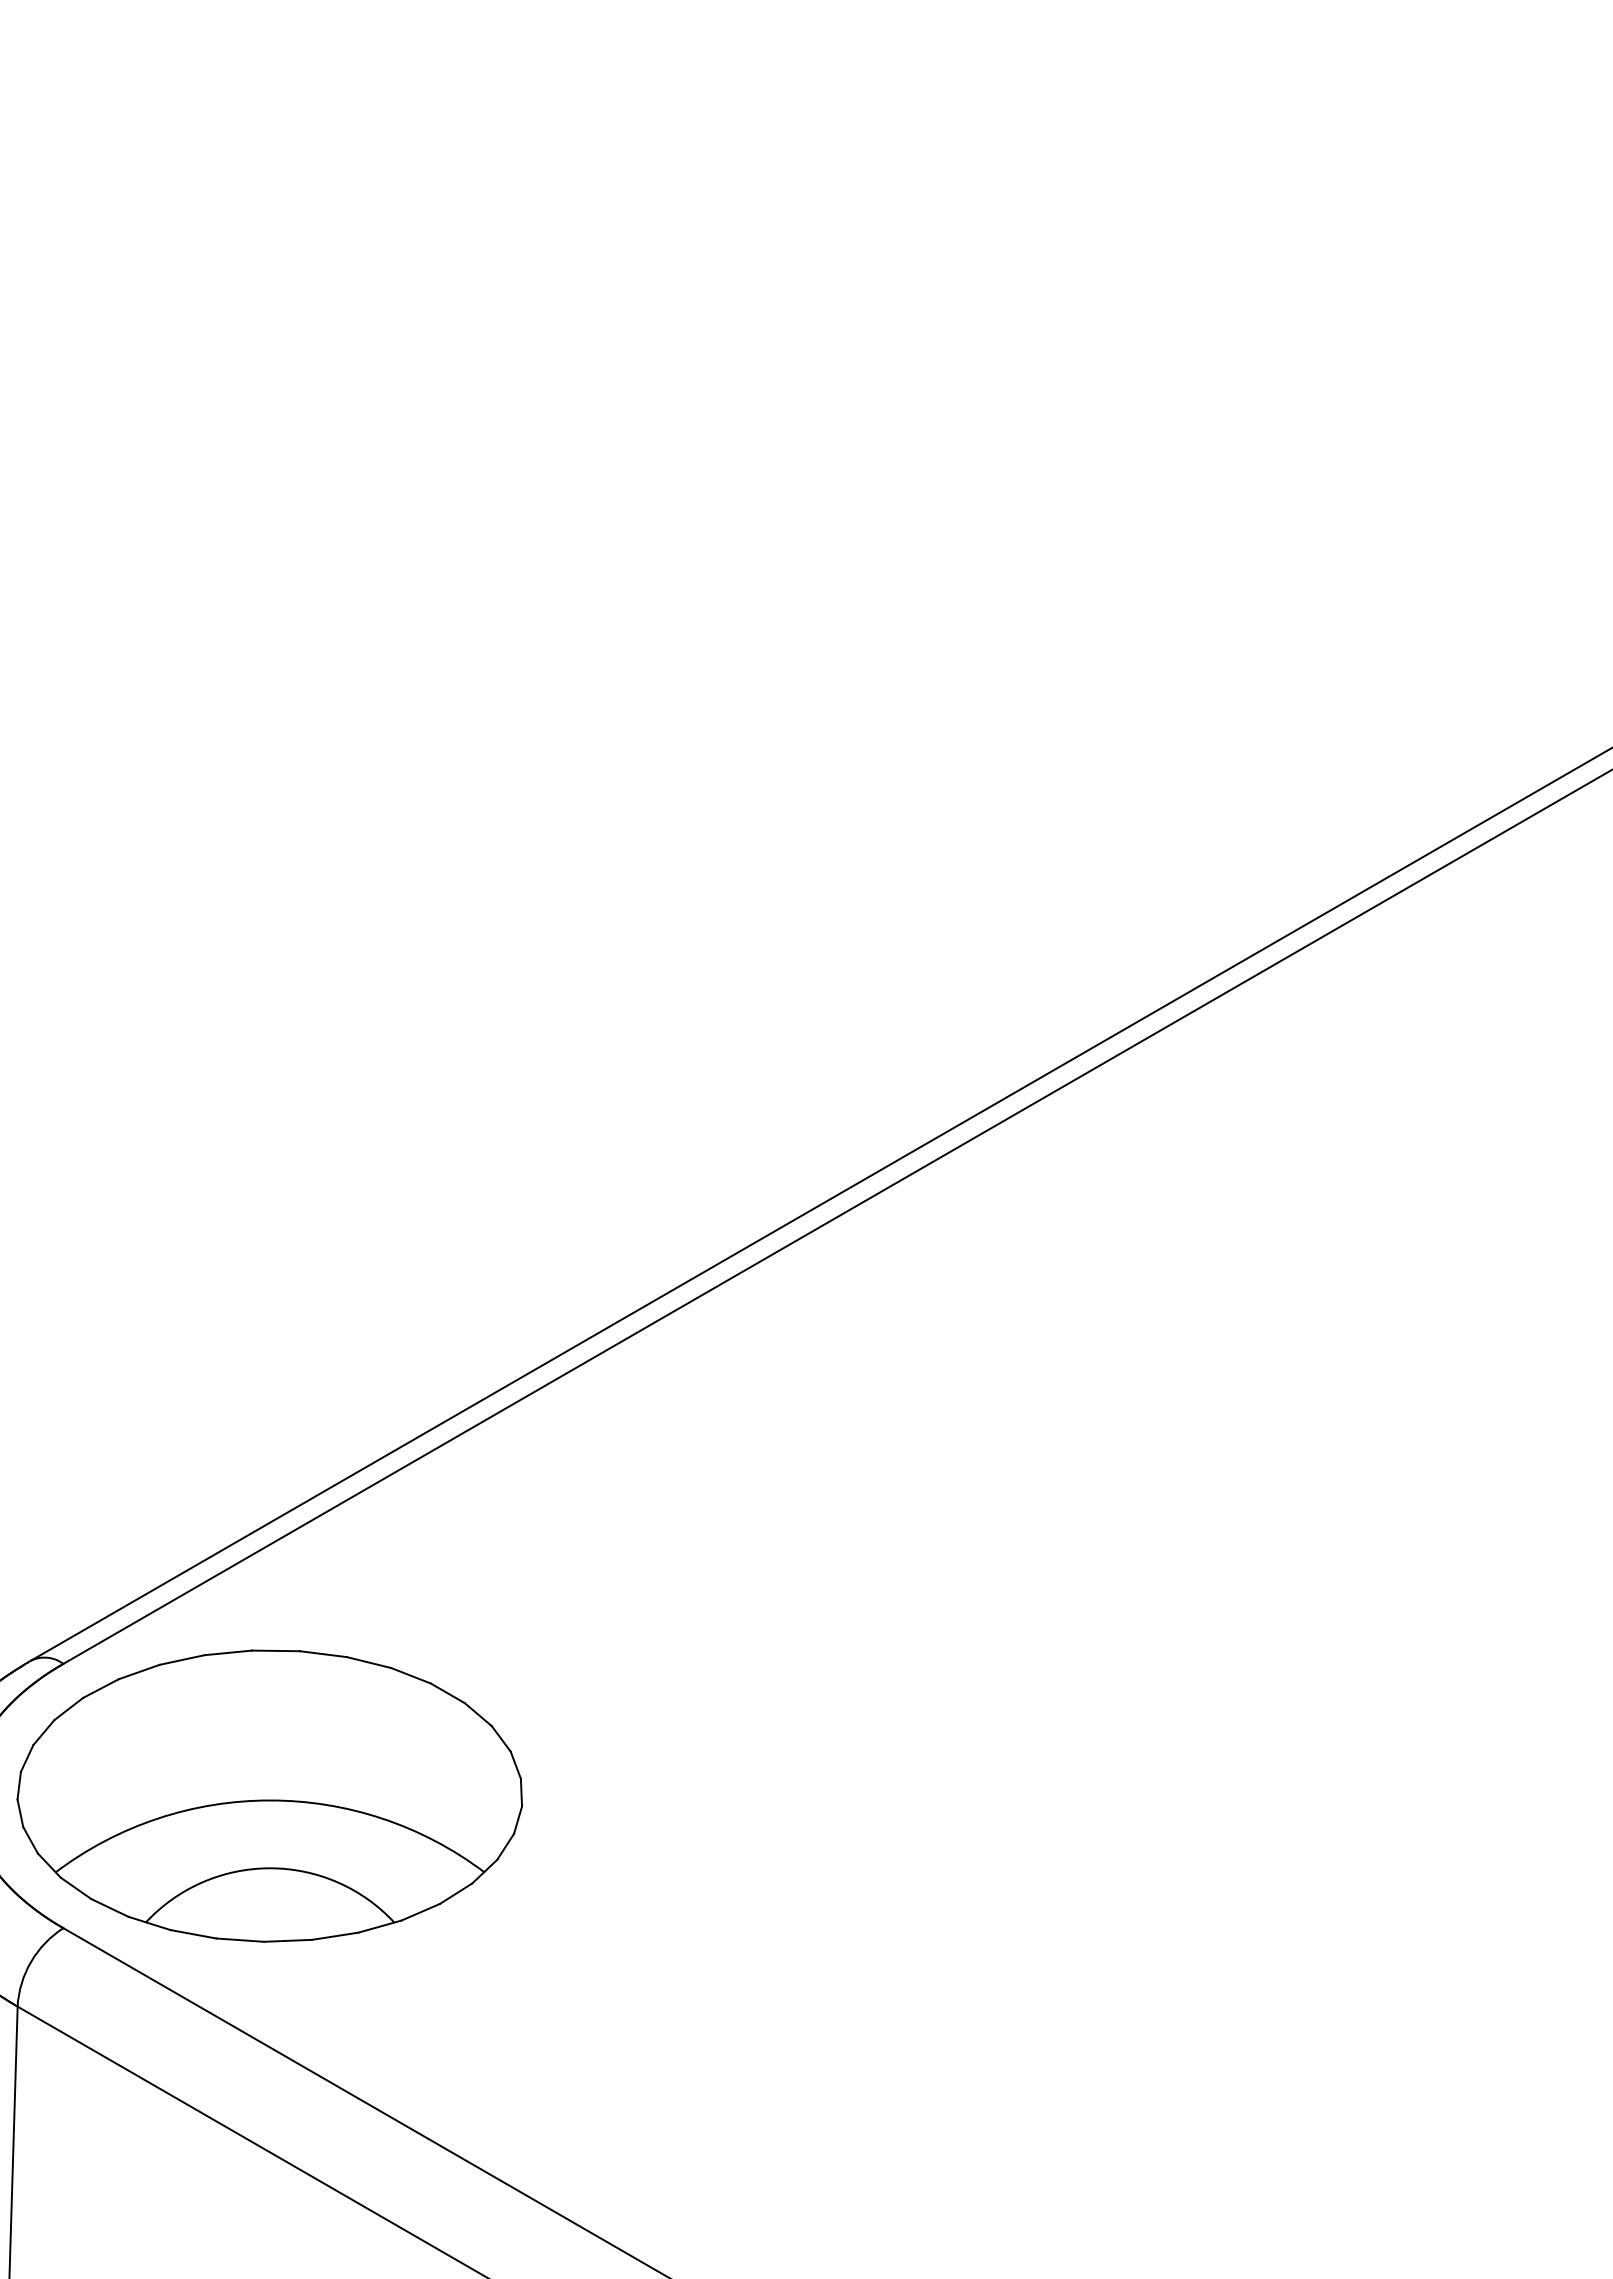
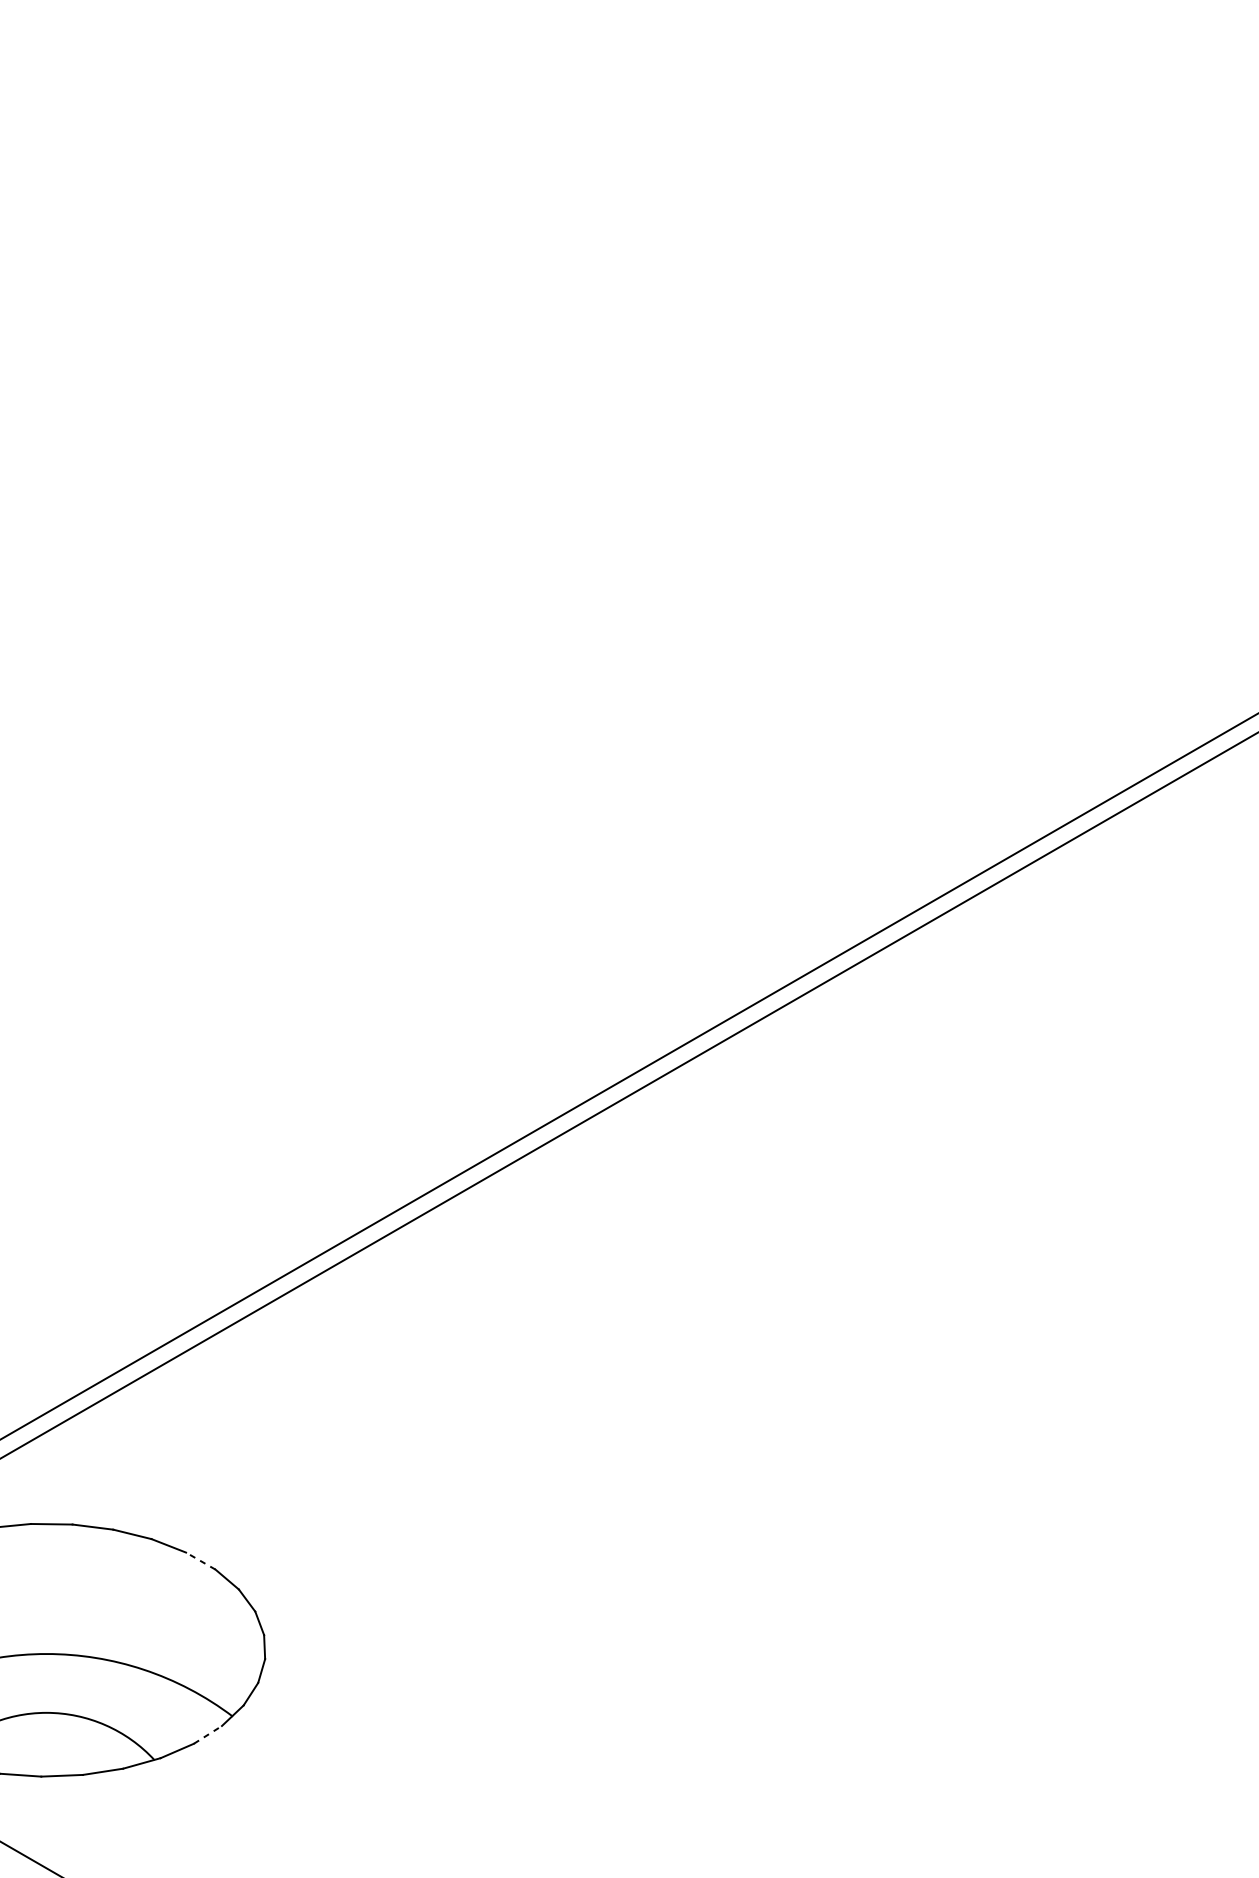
line: (447, 1693) -> (200, 1561), solid -> dashed
line: (456, 1893) -> (208, 1734), solid -> dashed

